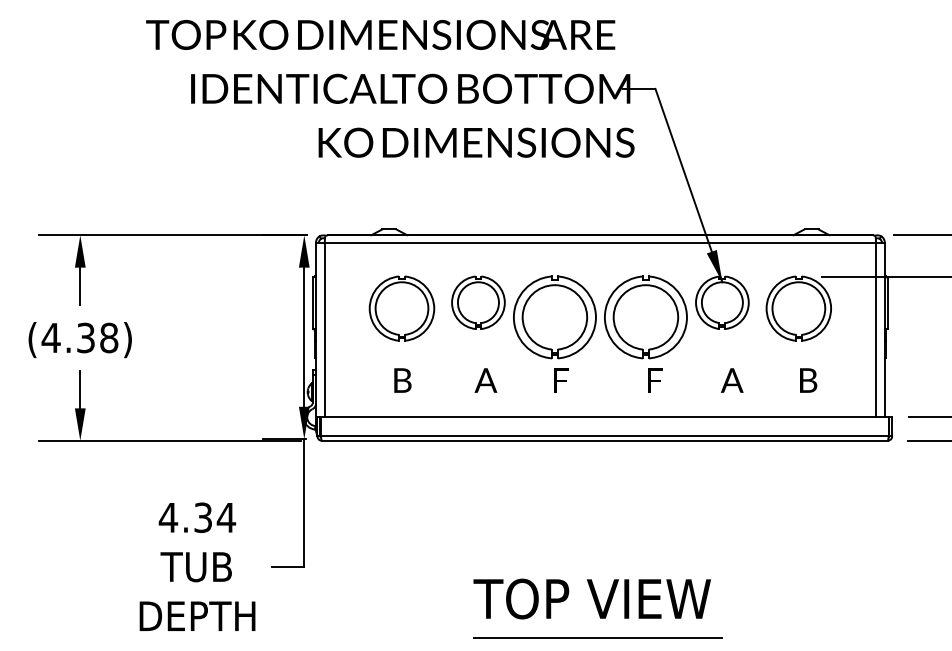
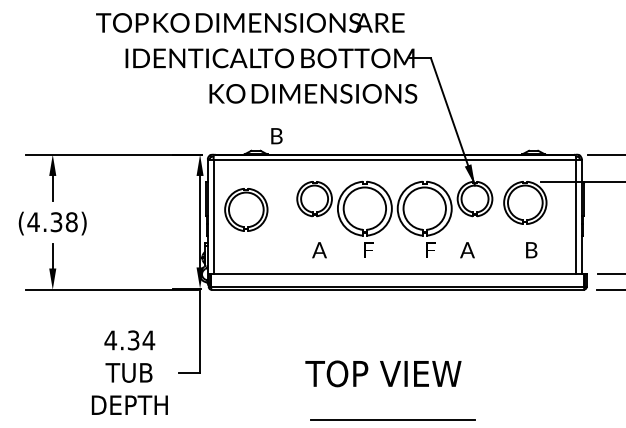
part: (402, 308) -> (246, 209), moved
text: (402, 381) -> (276, 136), moved
text: (732, 381) -> (467, 250), moved
text: (592, 598) -> (383, 373), moved

